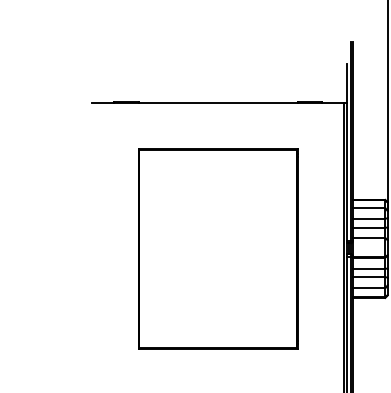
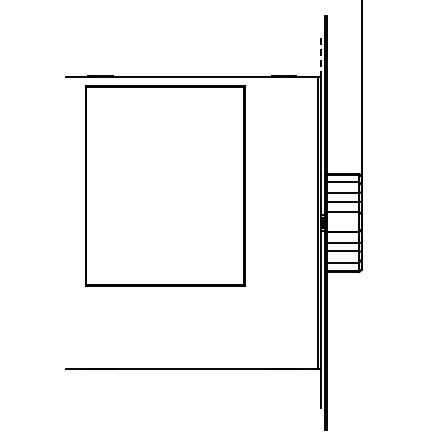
line: (346, 83) -> (320, 57), solid -> dashed
part: (218, 248) -> (165, 185), moved

